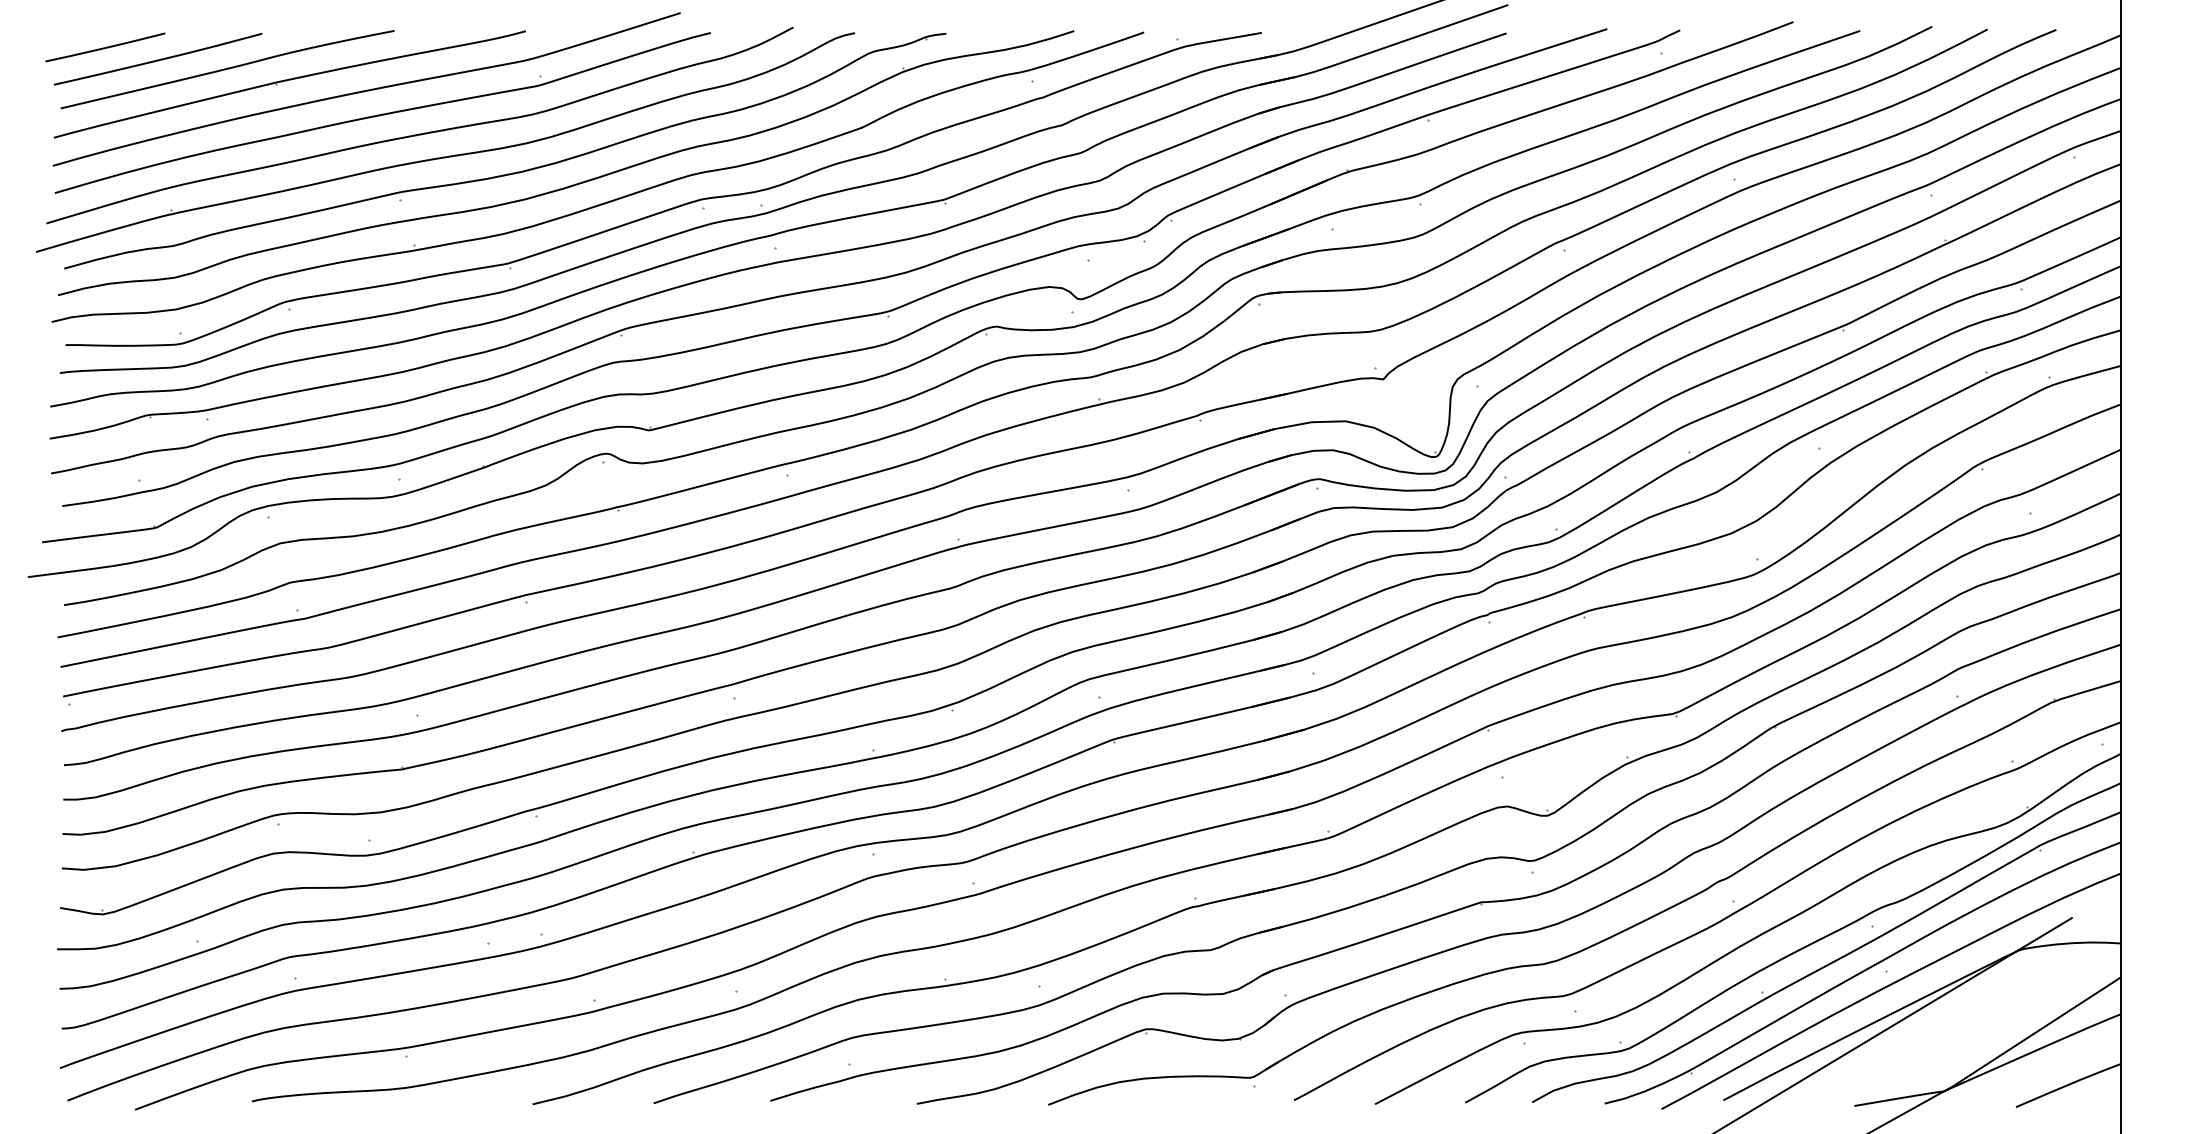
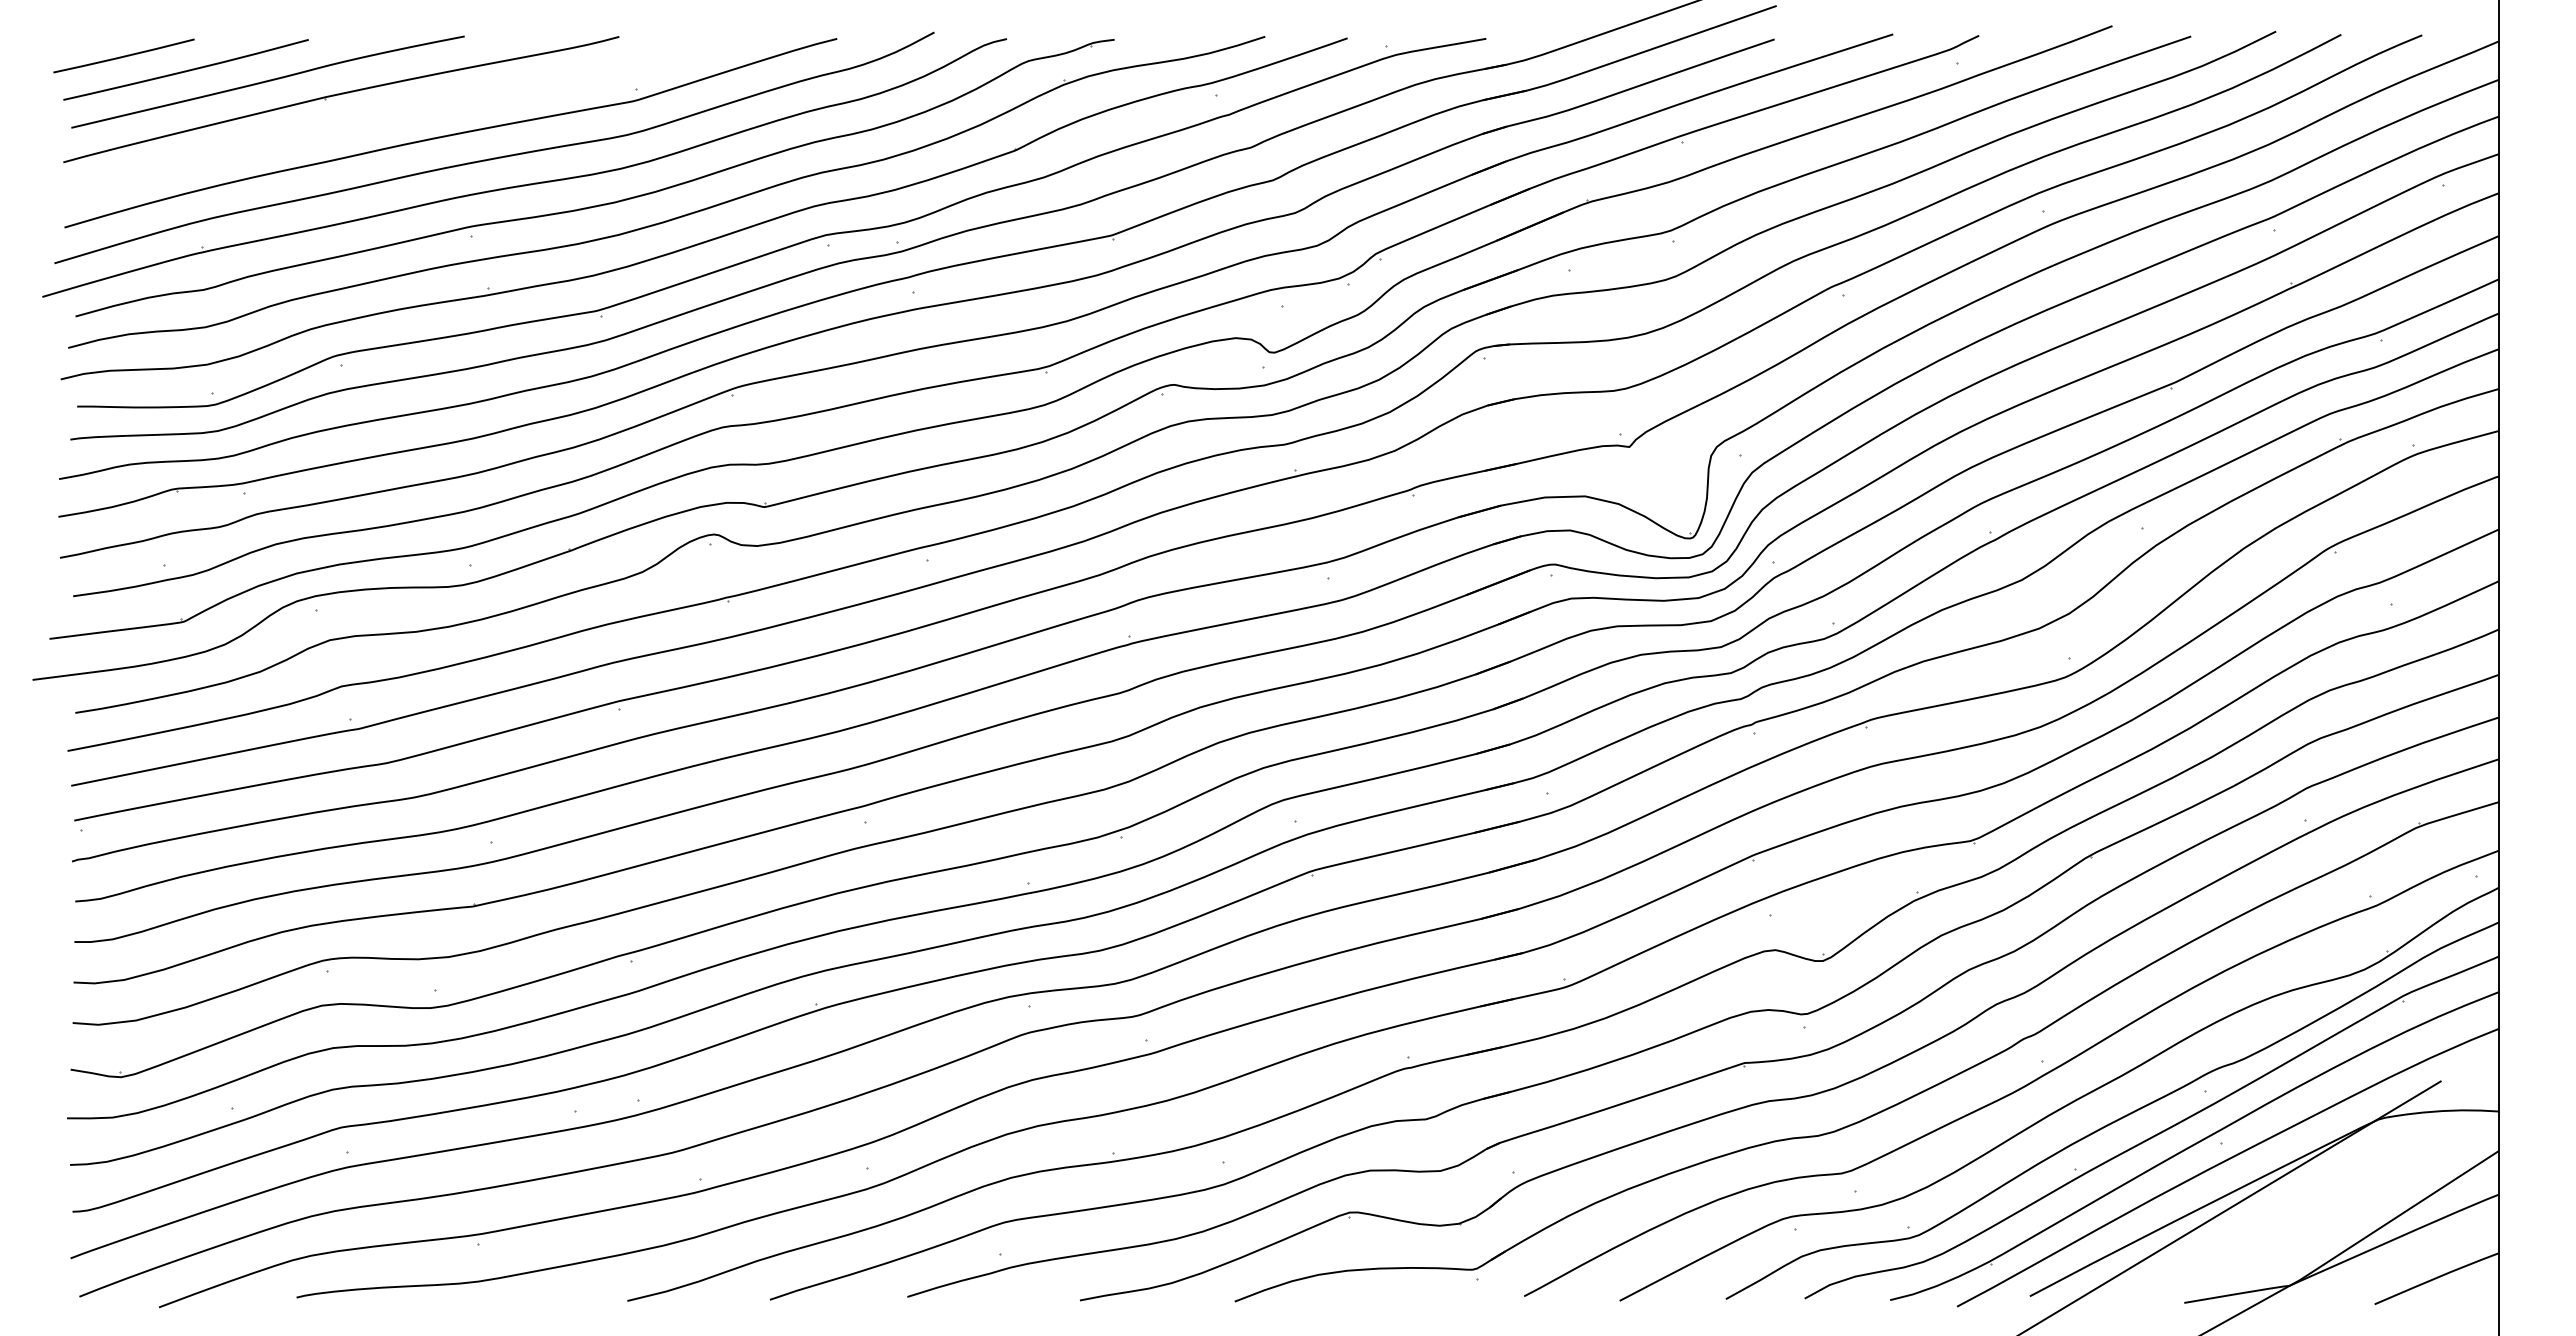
curve: (366, 90) -> (431, 106), removed

